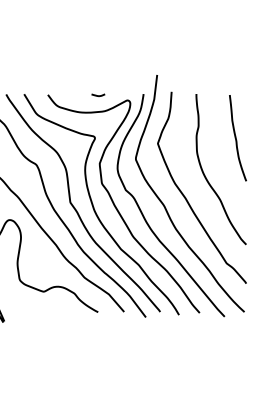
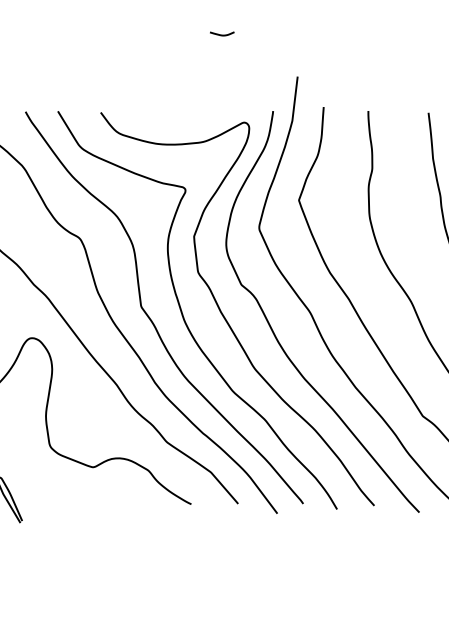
curve: (98, 95) -> (222, 34), moved

